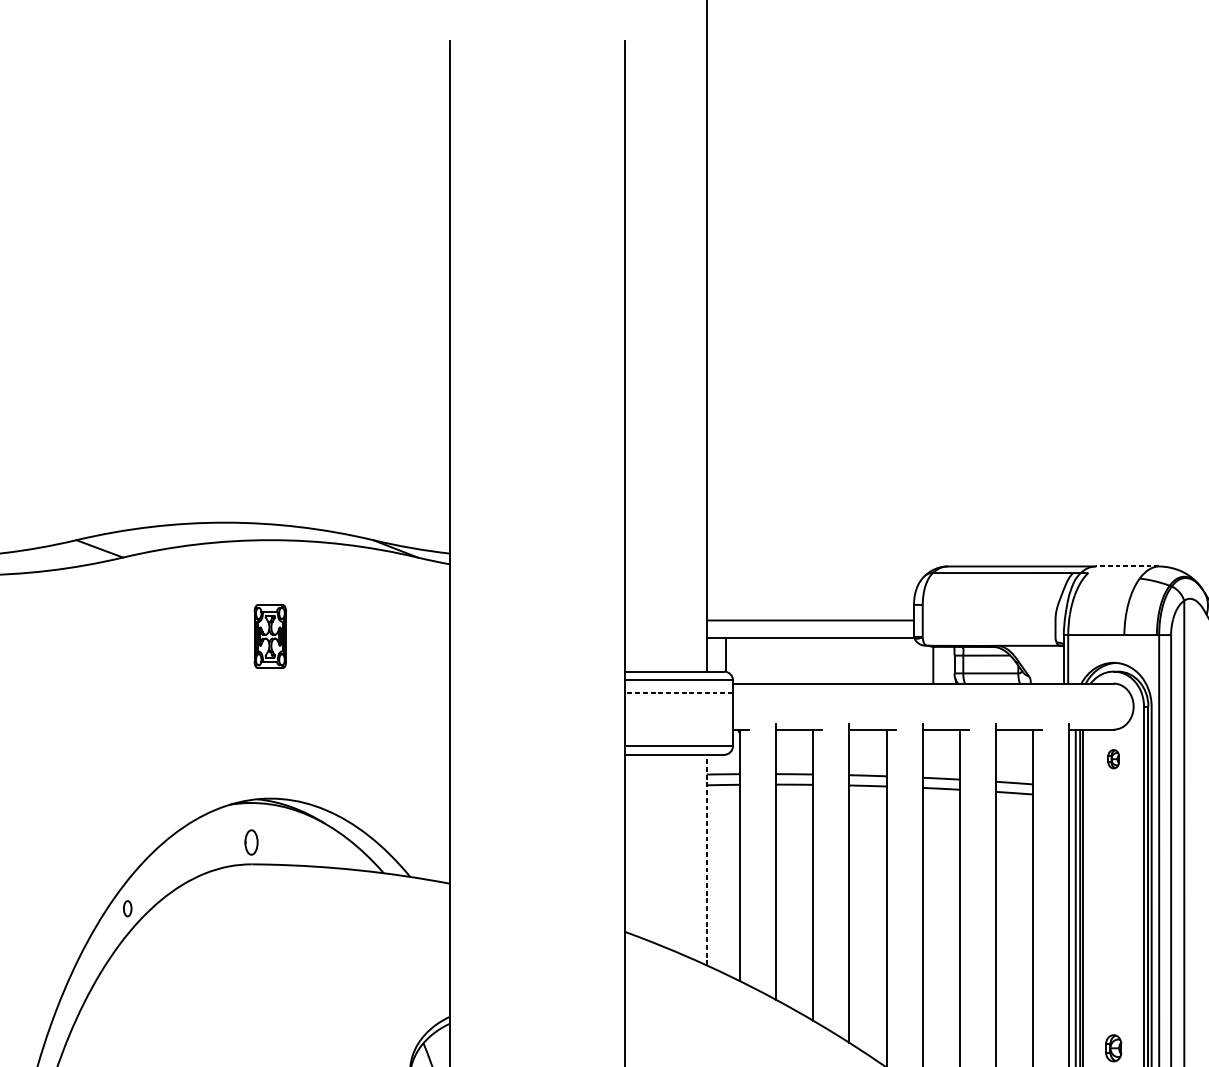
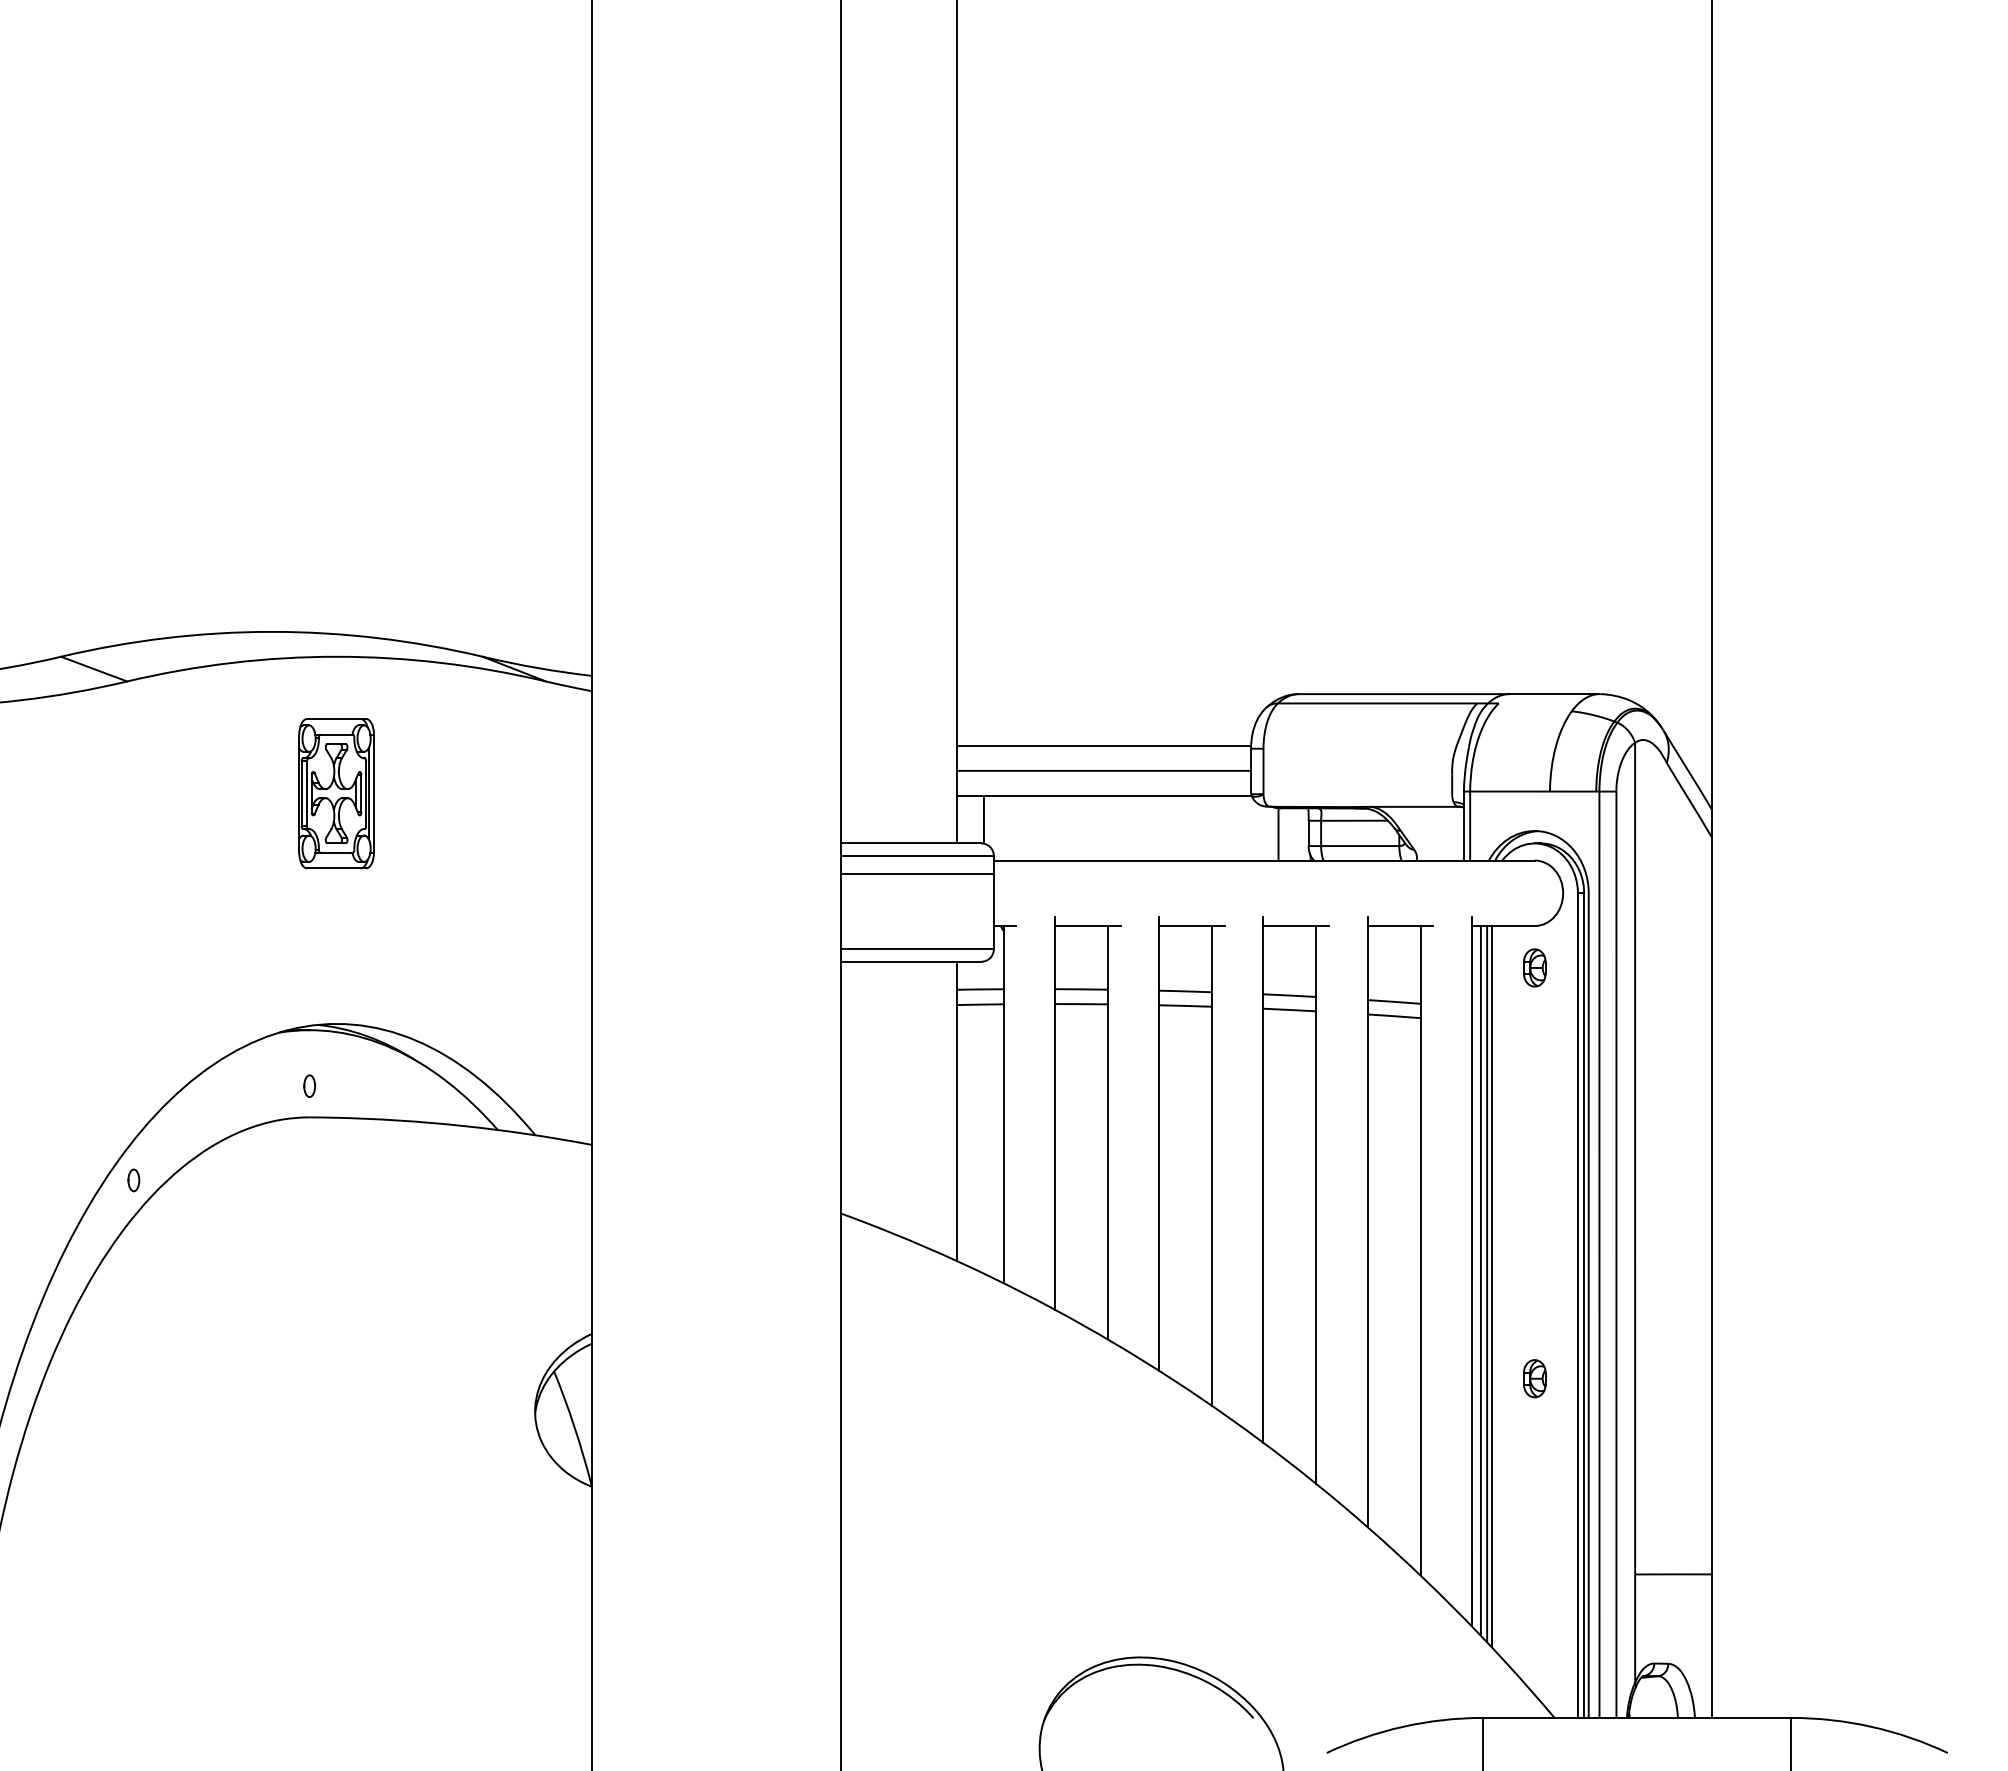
line: (1126, 566) -> (1553, 694), dashed -> solid
line: (810, 602) -> (1103, 745), added
part: (270, 636) -> (336, 793), size x1.67
line: (679, 693) -> (917, 874), dashed -> solid
part: (1113, 758) -> (1534, 967), size x1.43
part: (251, 841) -> (309, 1085), size x0.62
line: (706, 860) -> (956, 1111), dashed -> solid

